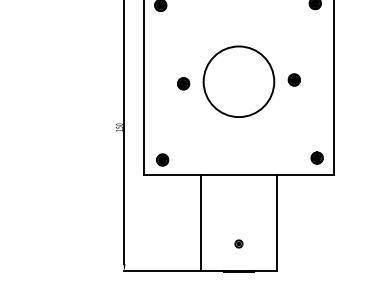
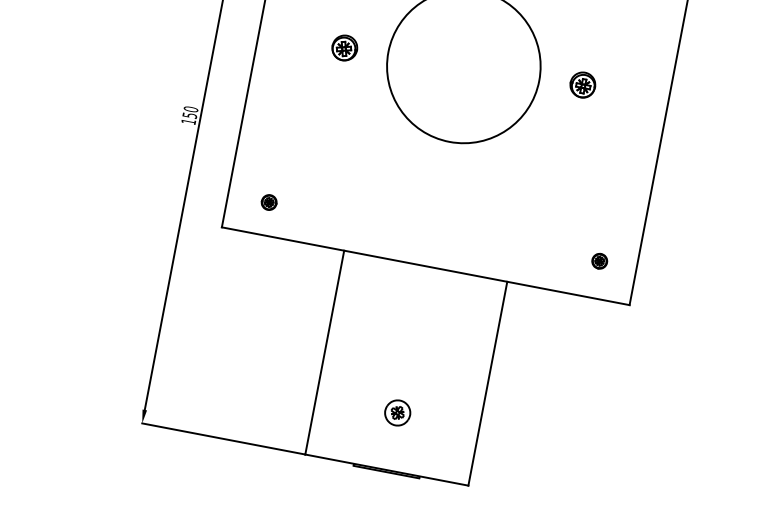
part: (316, 157) -> (598, 259), size x0.6
part: (162, 159) -> (268, 201), size x0.6
part: (238, 243) -> (396, 411), size x1.6

